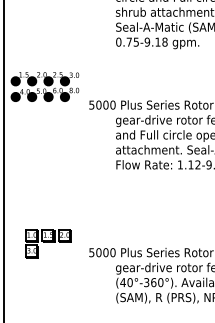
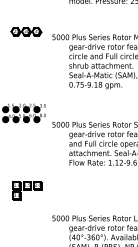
part: (48, 243) -> (27, 190), moved

